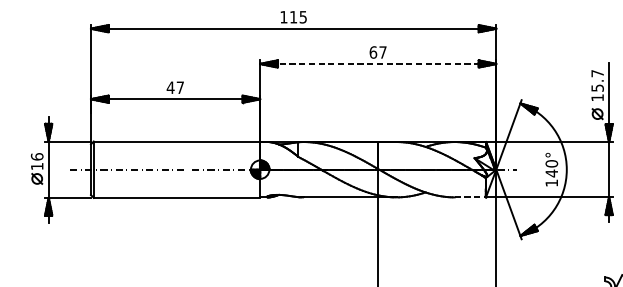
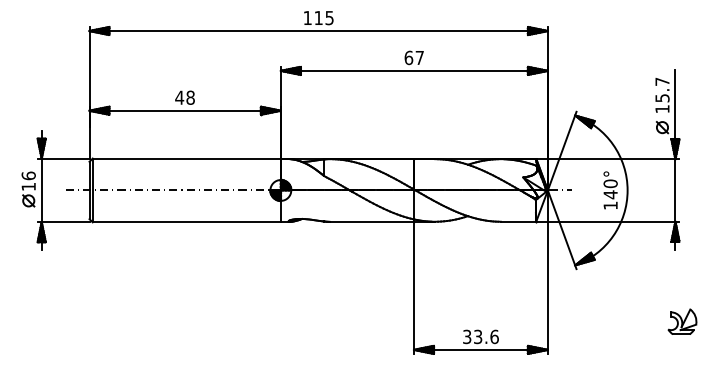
line: (378, 63) -> (414, 70), dashed -> solid
text: (180, 87) -> (190, 97), 47 -> 48
line: (470, 197) -> (518, 221), dashed -> solid

